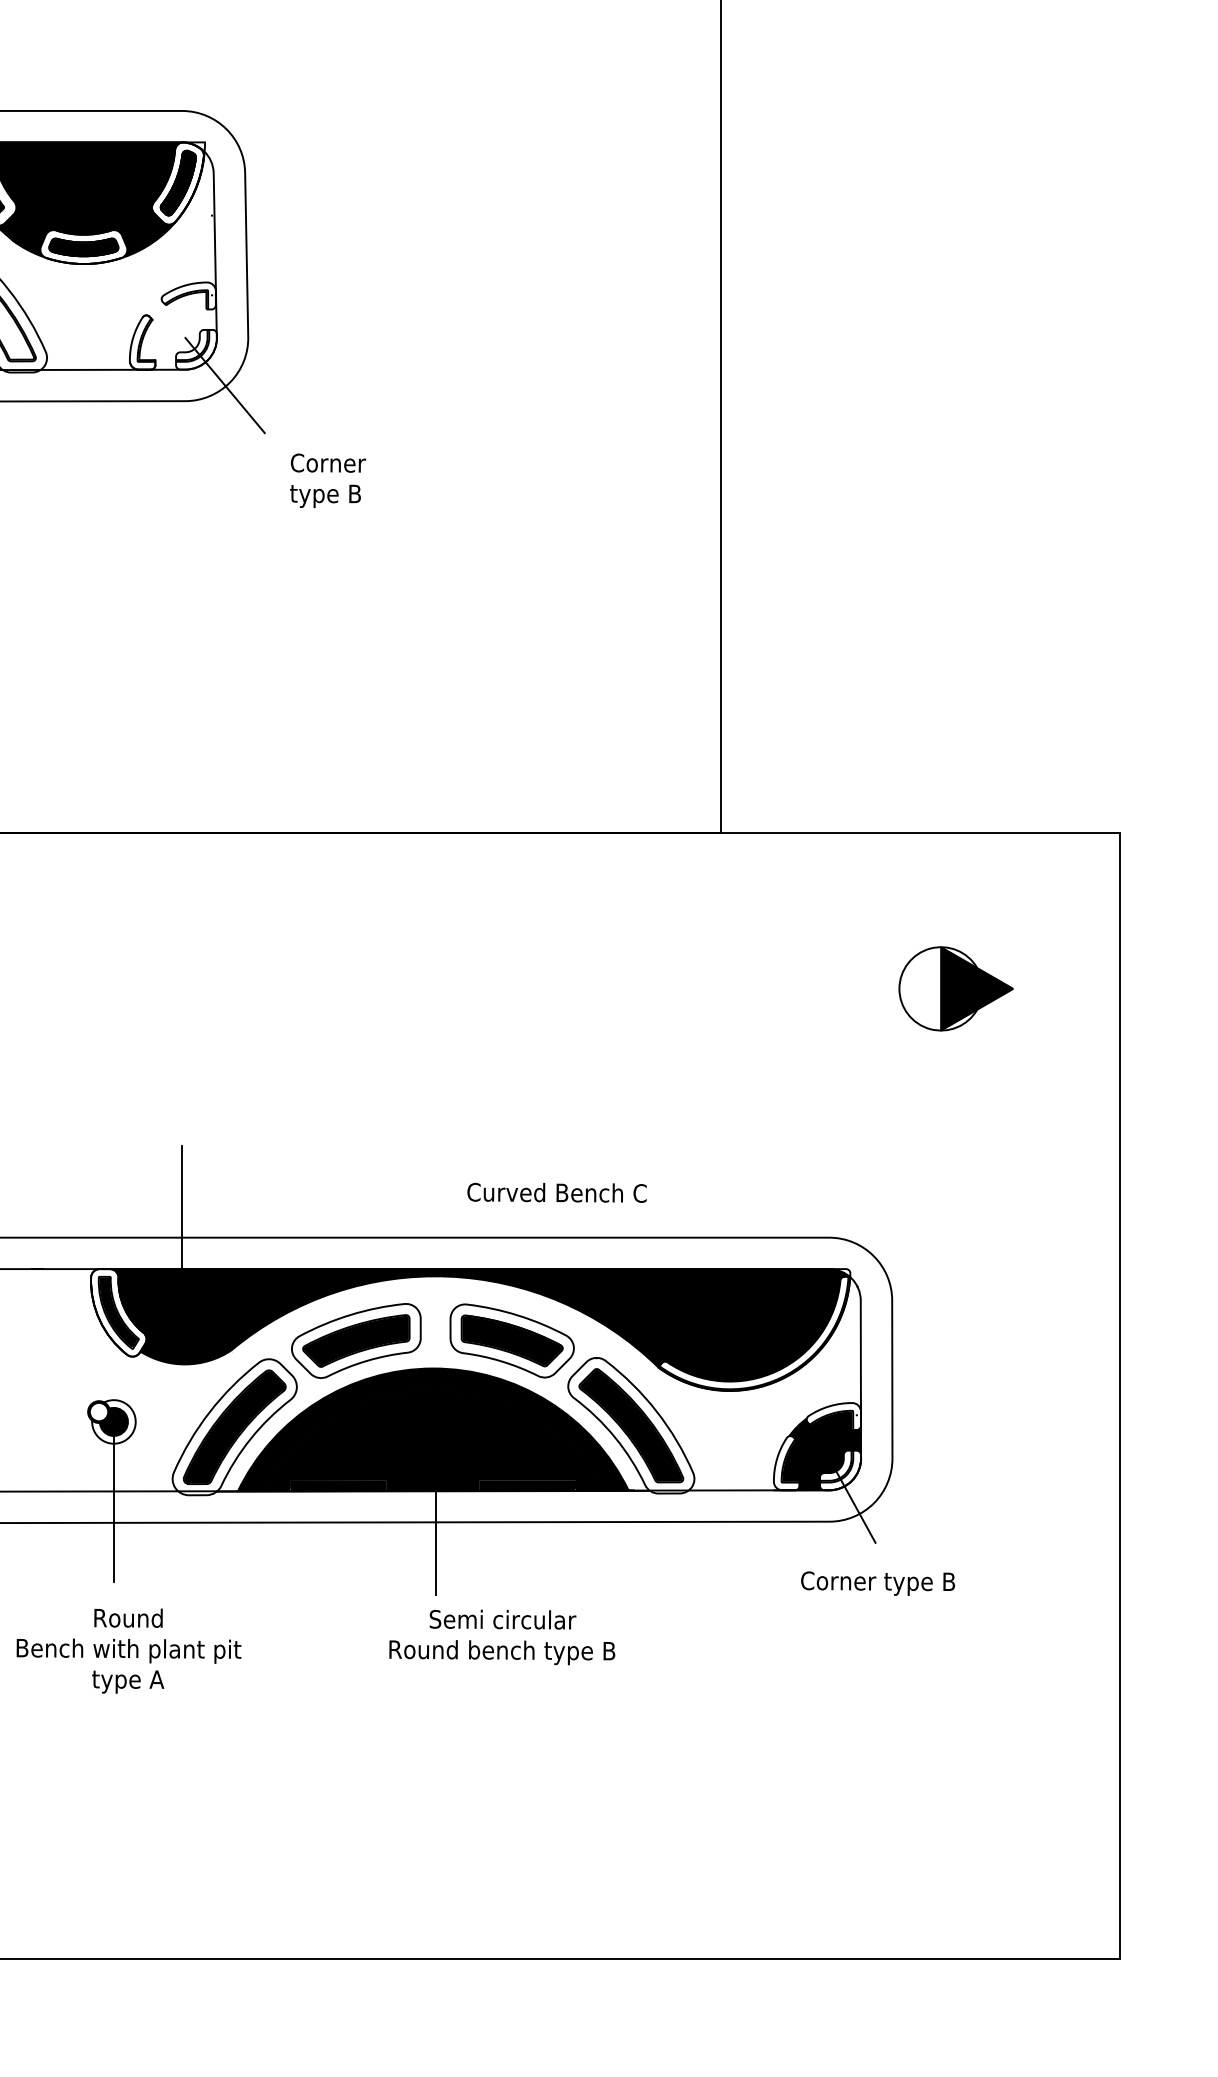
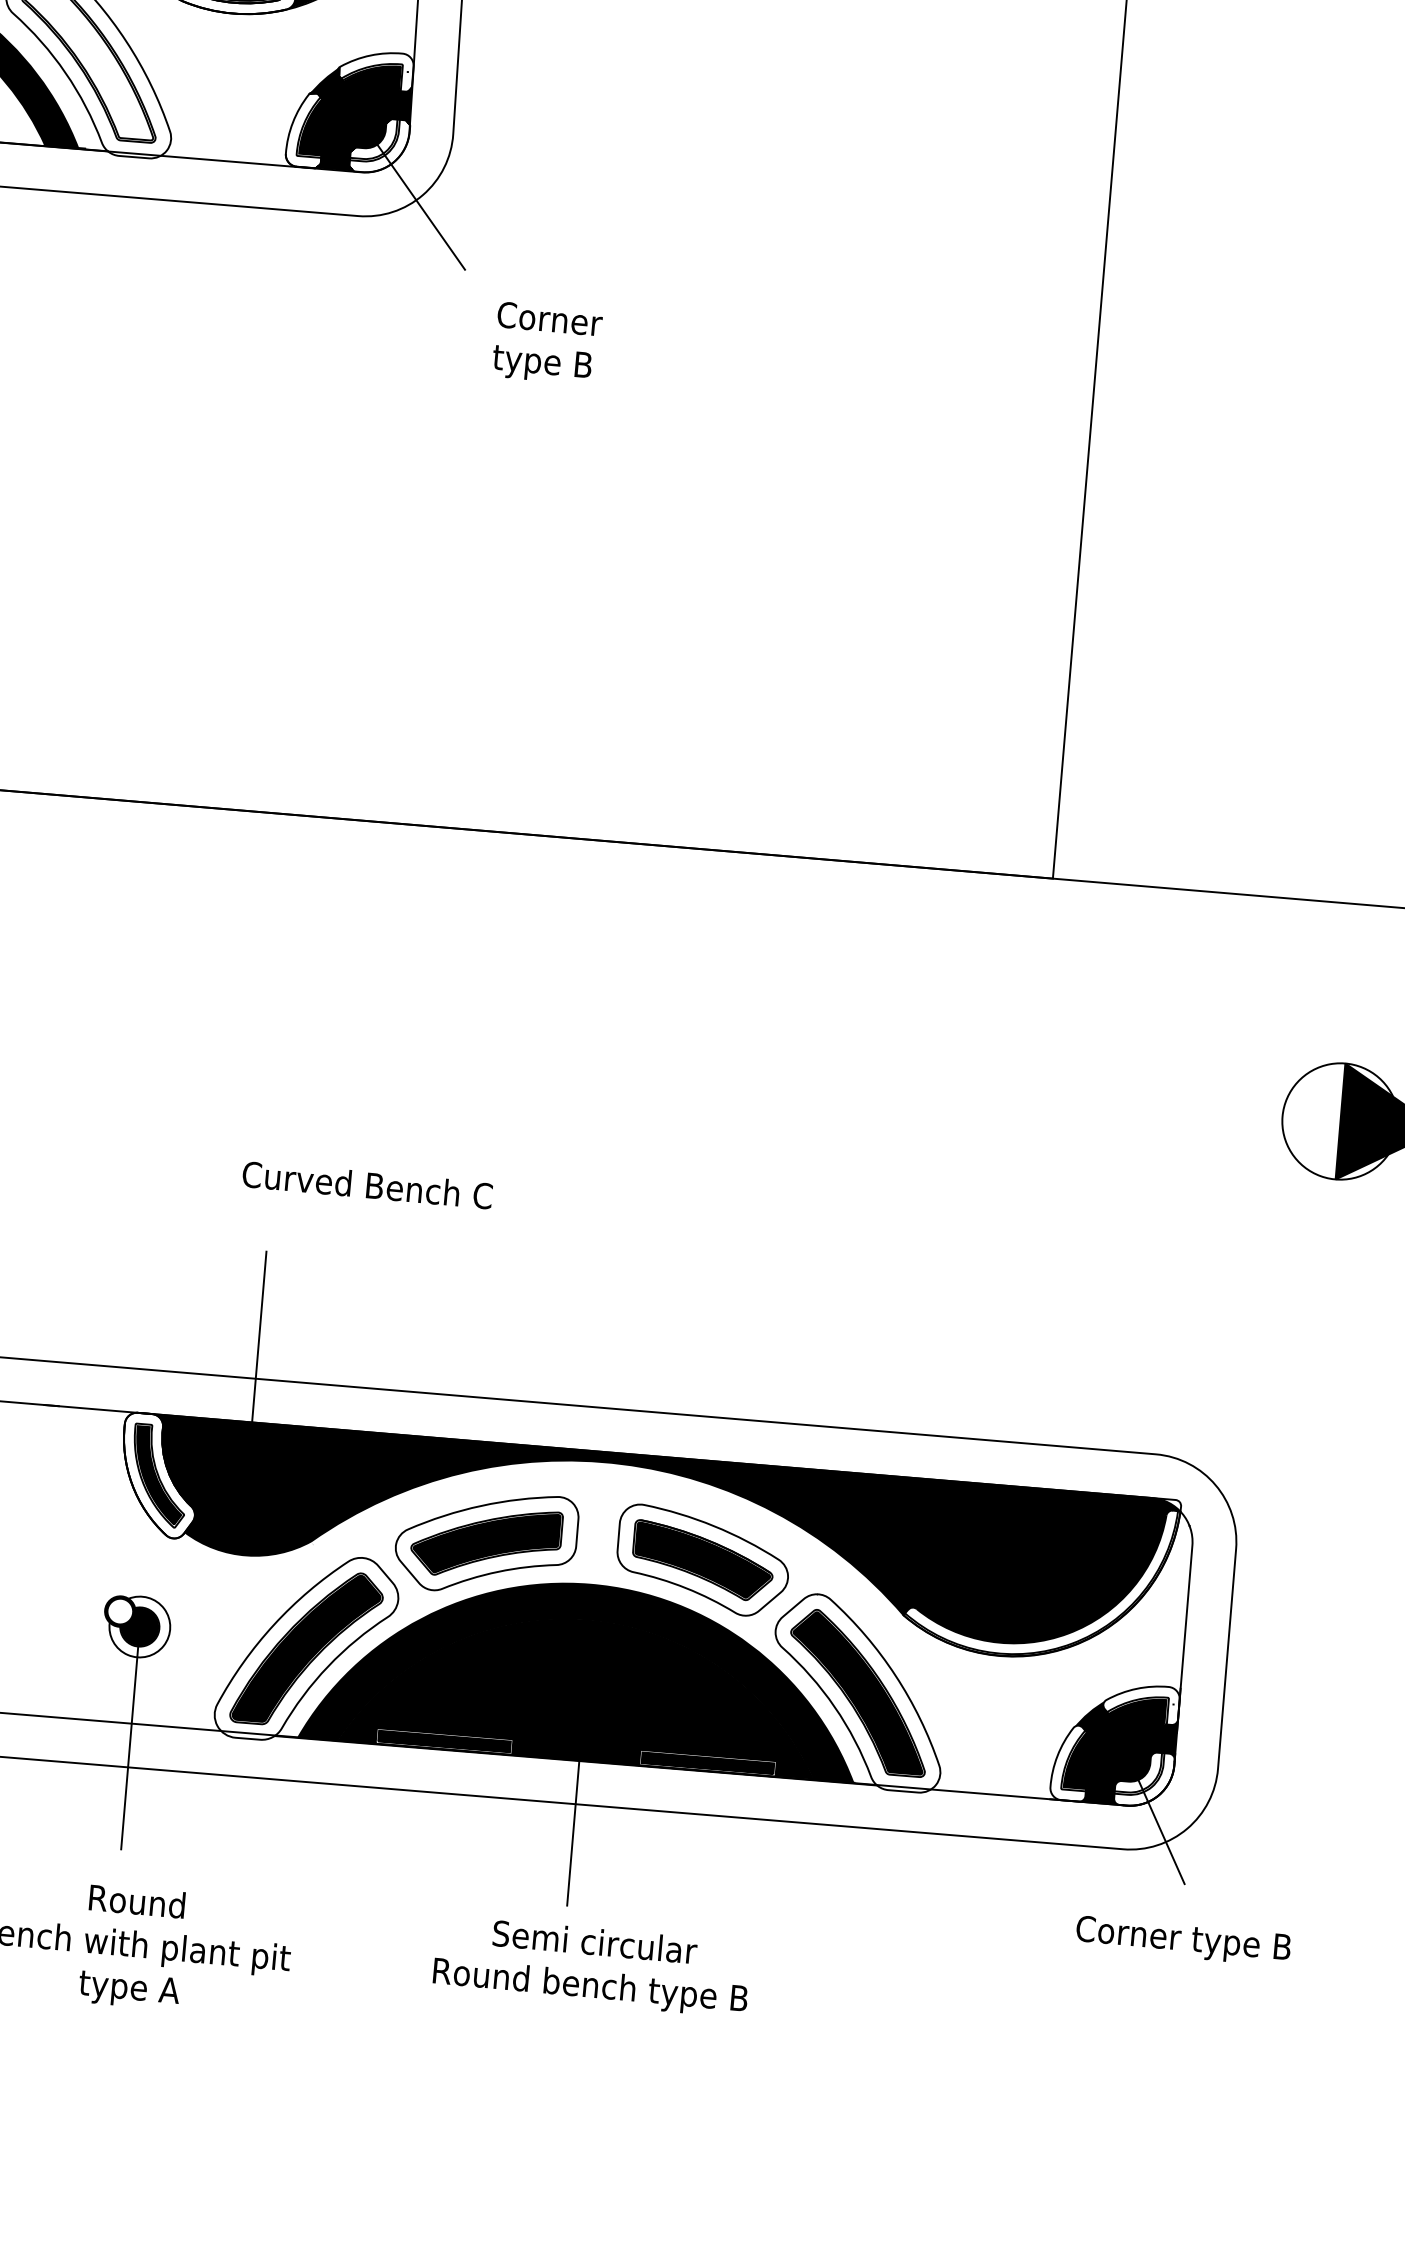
fill: (178, 330) -> (357, 117), added
text: (556, 1192) -> (366, 1184), moved
fill: (432, 1427) -> (582, 1671), added
text: (502, 1637) -> (592, 1966), moved

